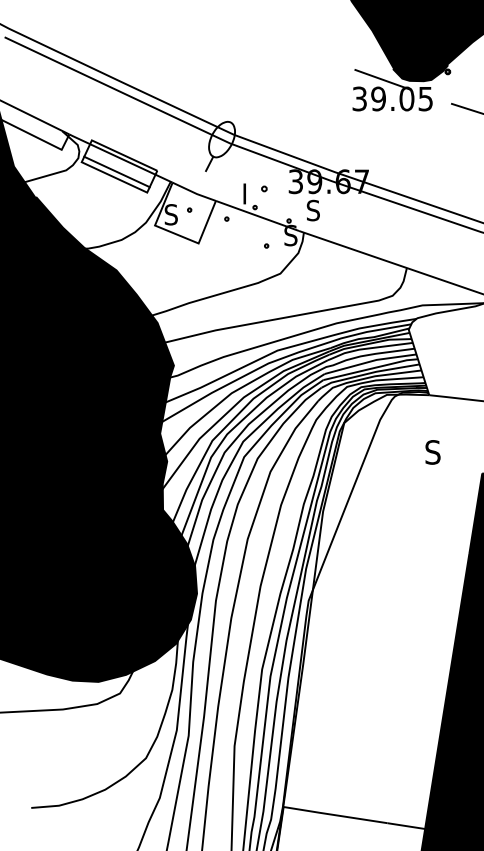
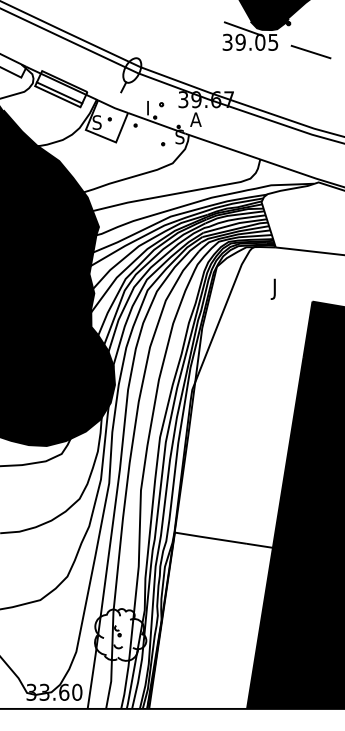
text: (313, 210) -> (195, 119), S -> A
text: (430, 454) -> (276, 288), S -> J

